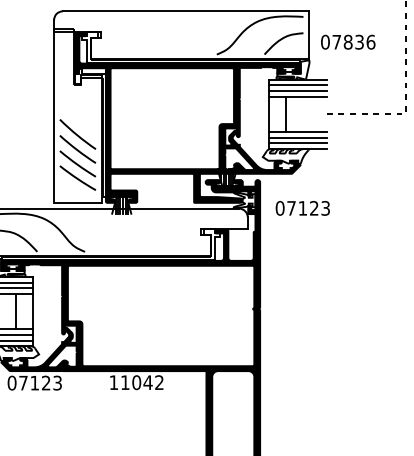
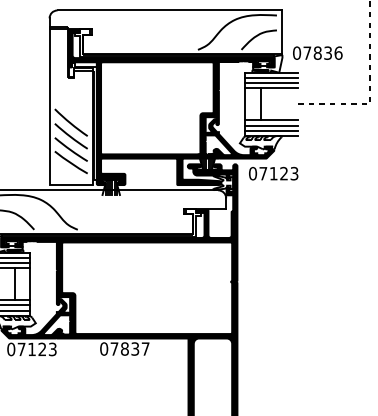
text: (348, 41) -> (318, 52), moved
text: (302, 208) -> (273, 173), moved
text: (136, 382) -> (124, 348), 11042 -> 07837

